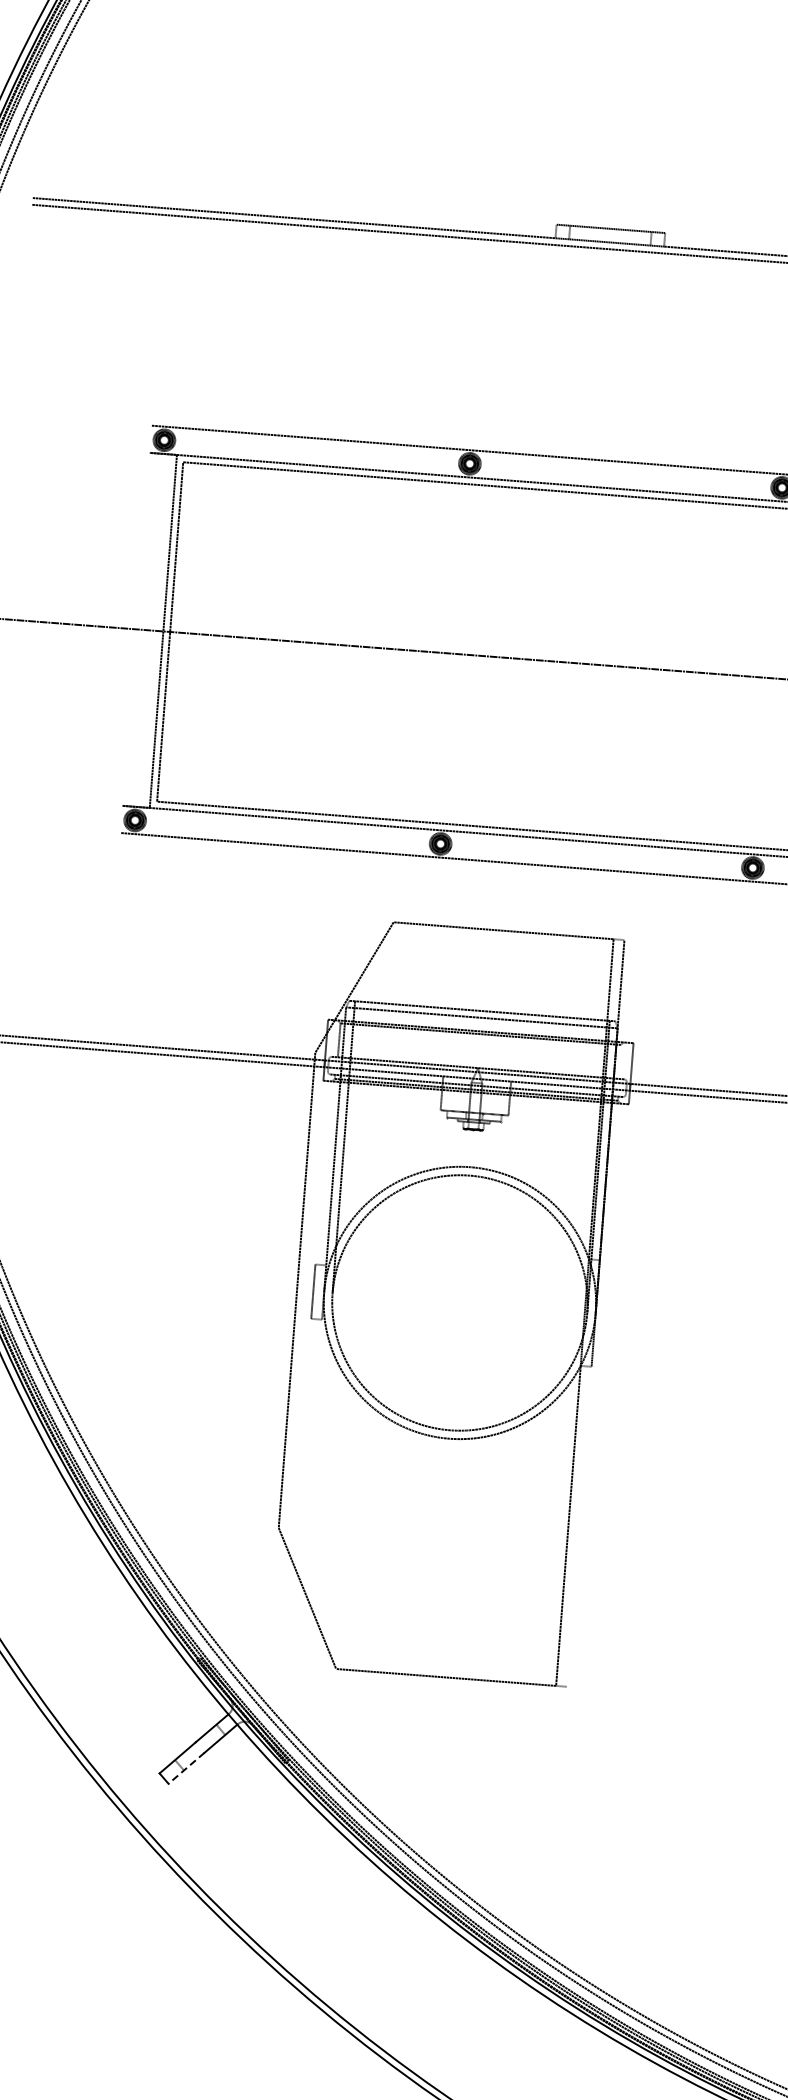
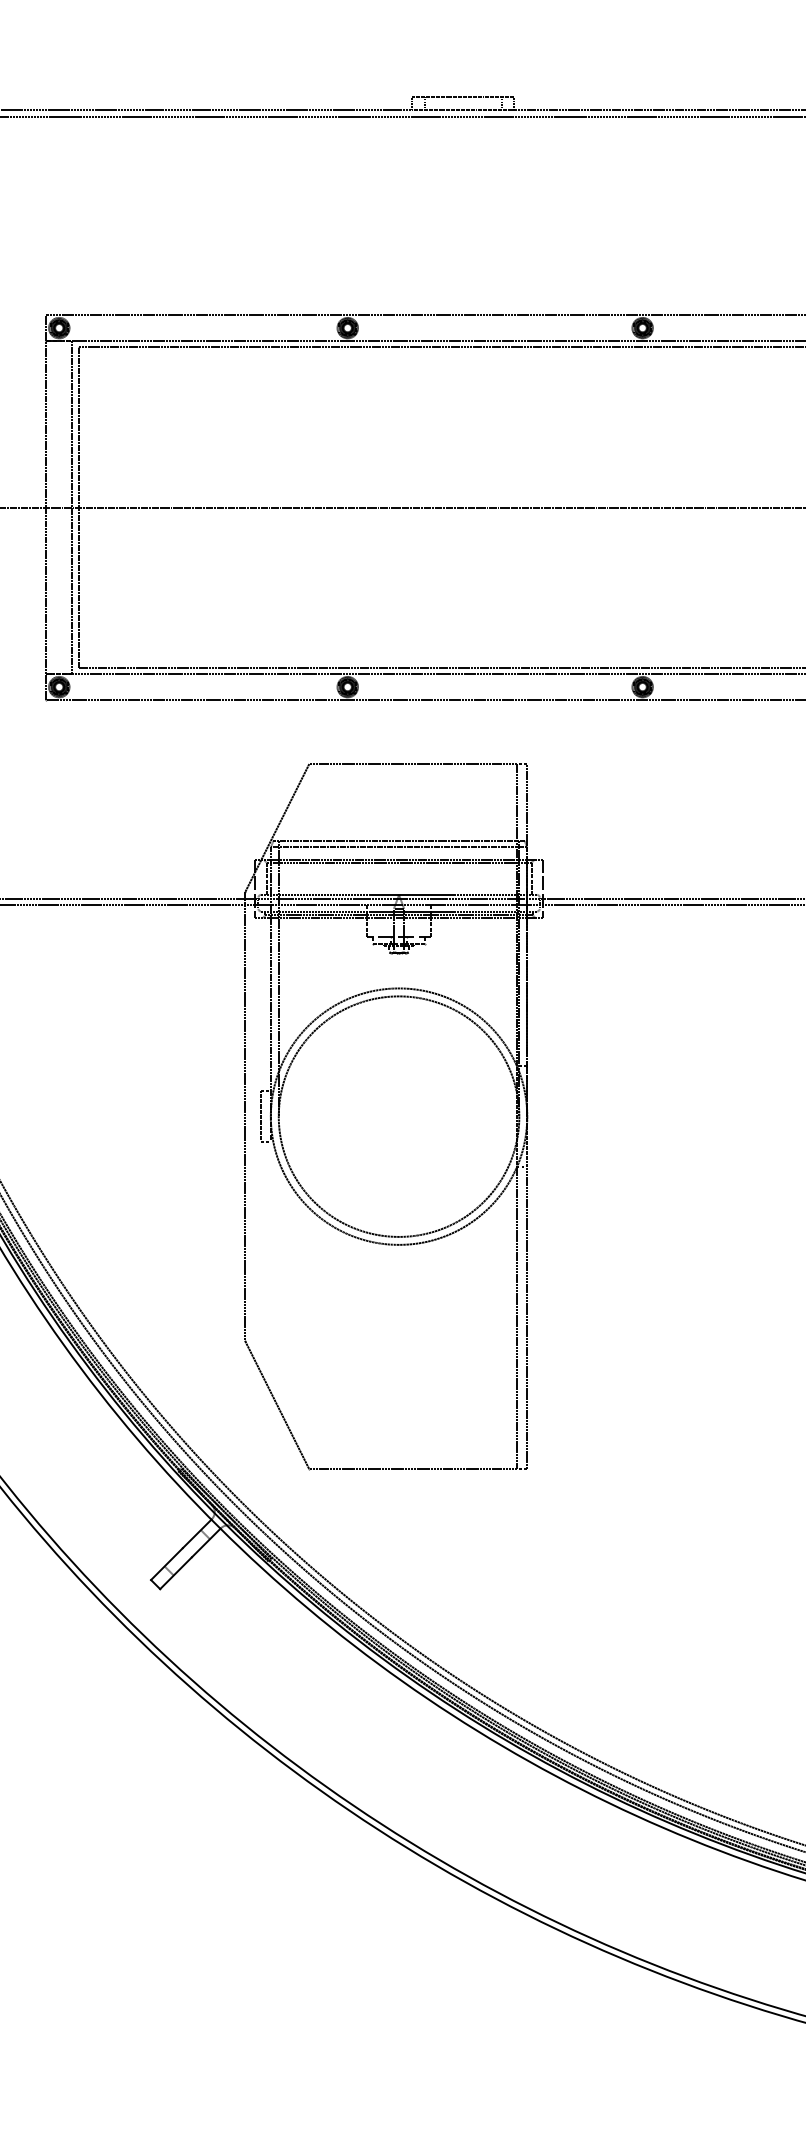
line: (136, 629) -> (46, 507), added
line: (619, 1061) -> (531, 878), added
line: (579, 1527) -> (527, 1318), added
line: (186, 1768) -> (175, 1573), dashed -> solid

